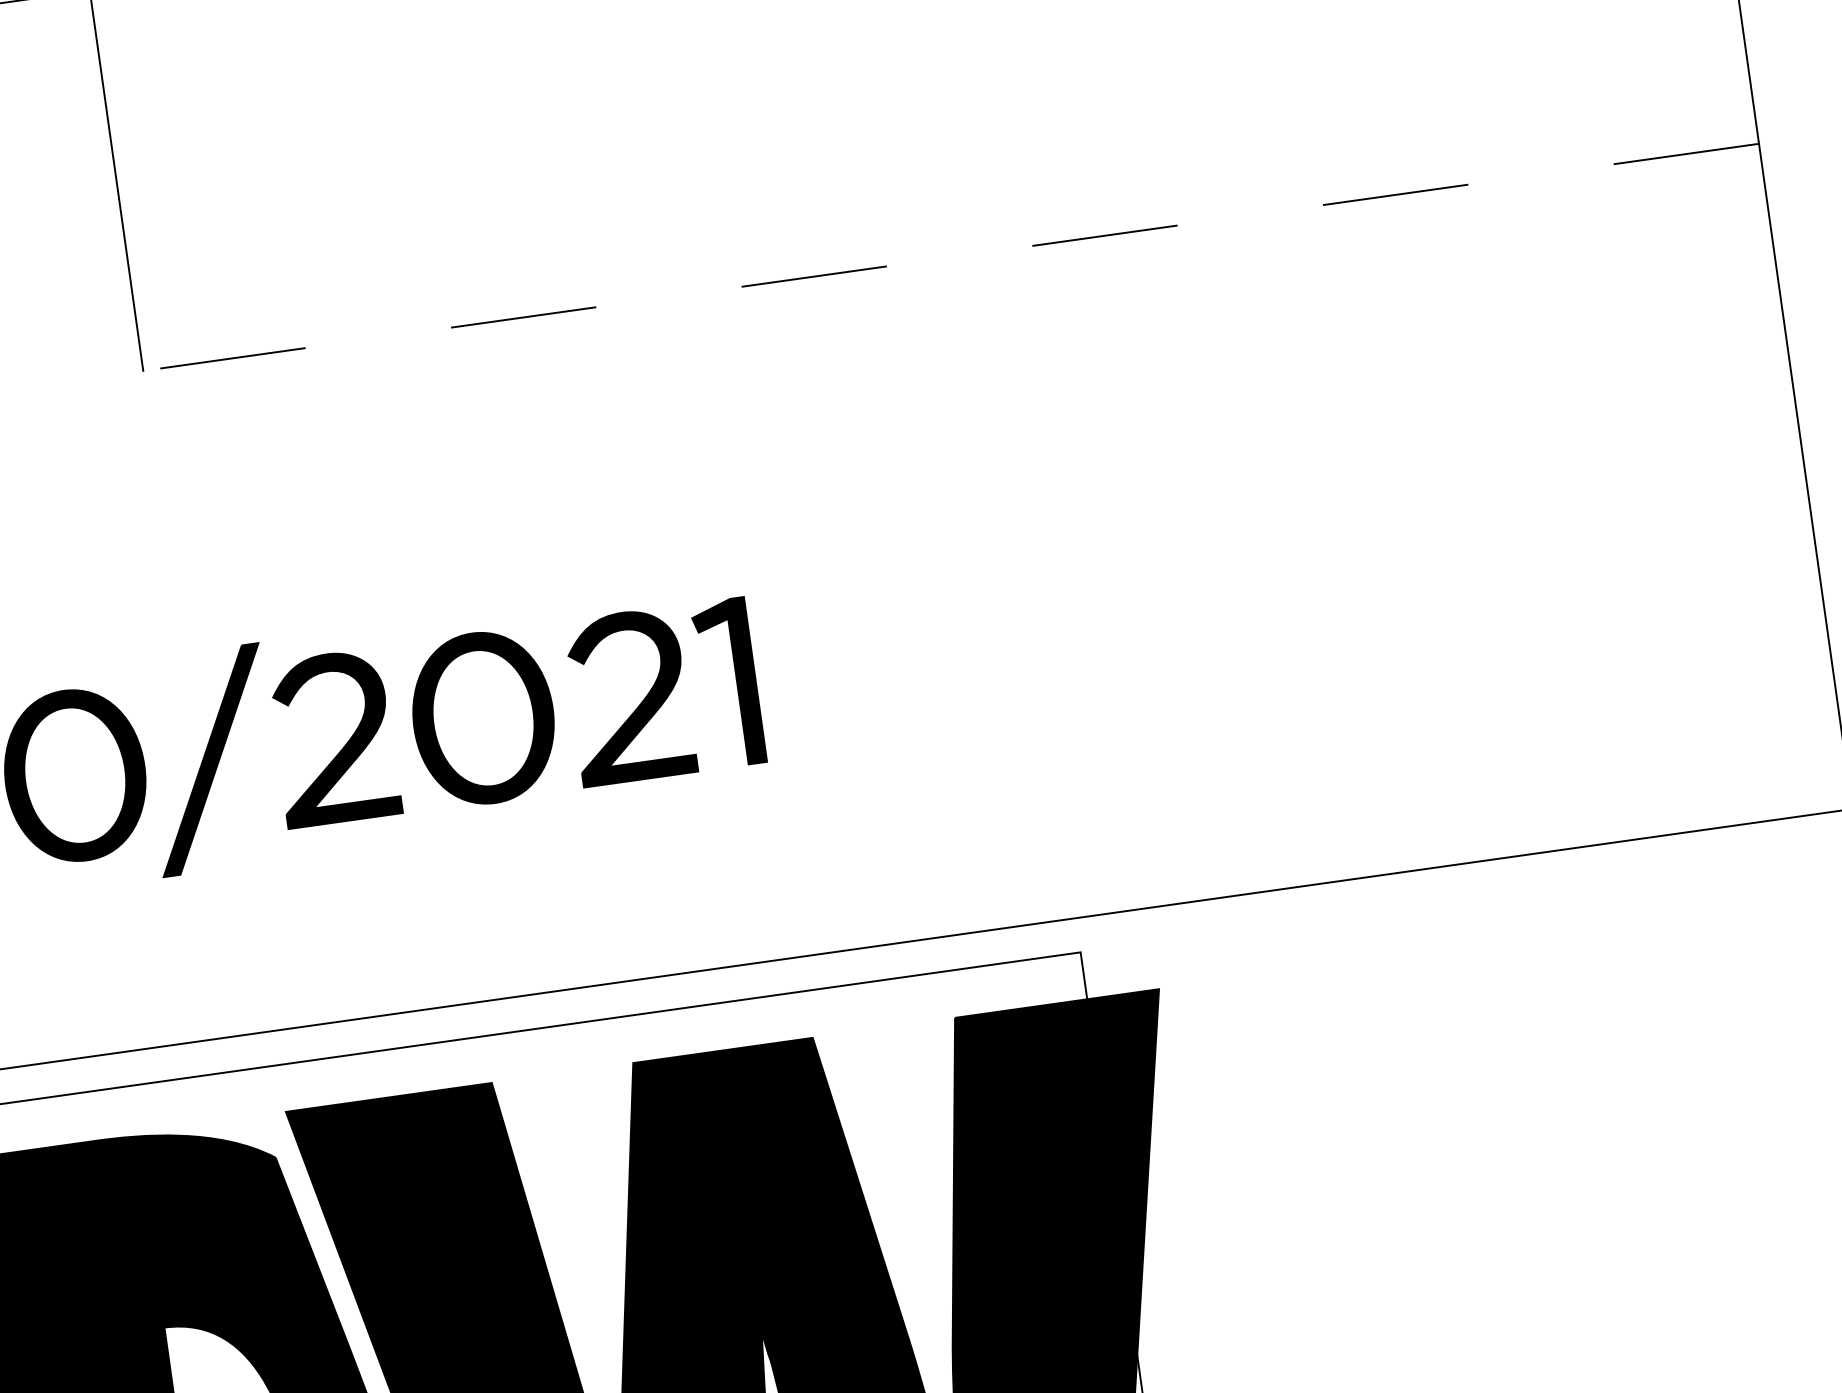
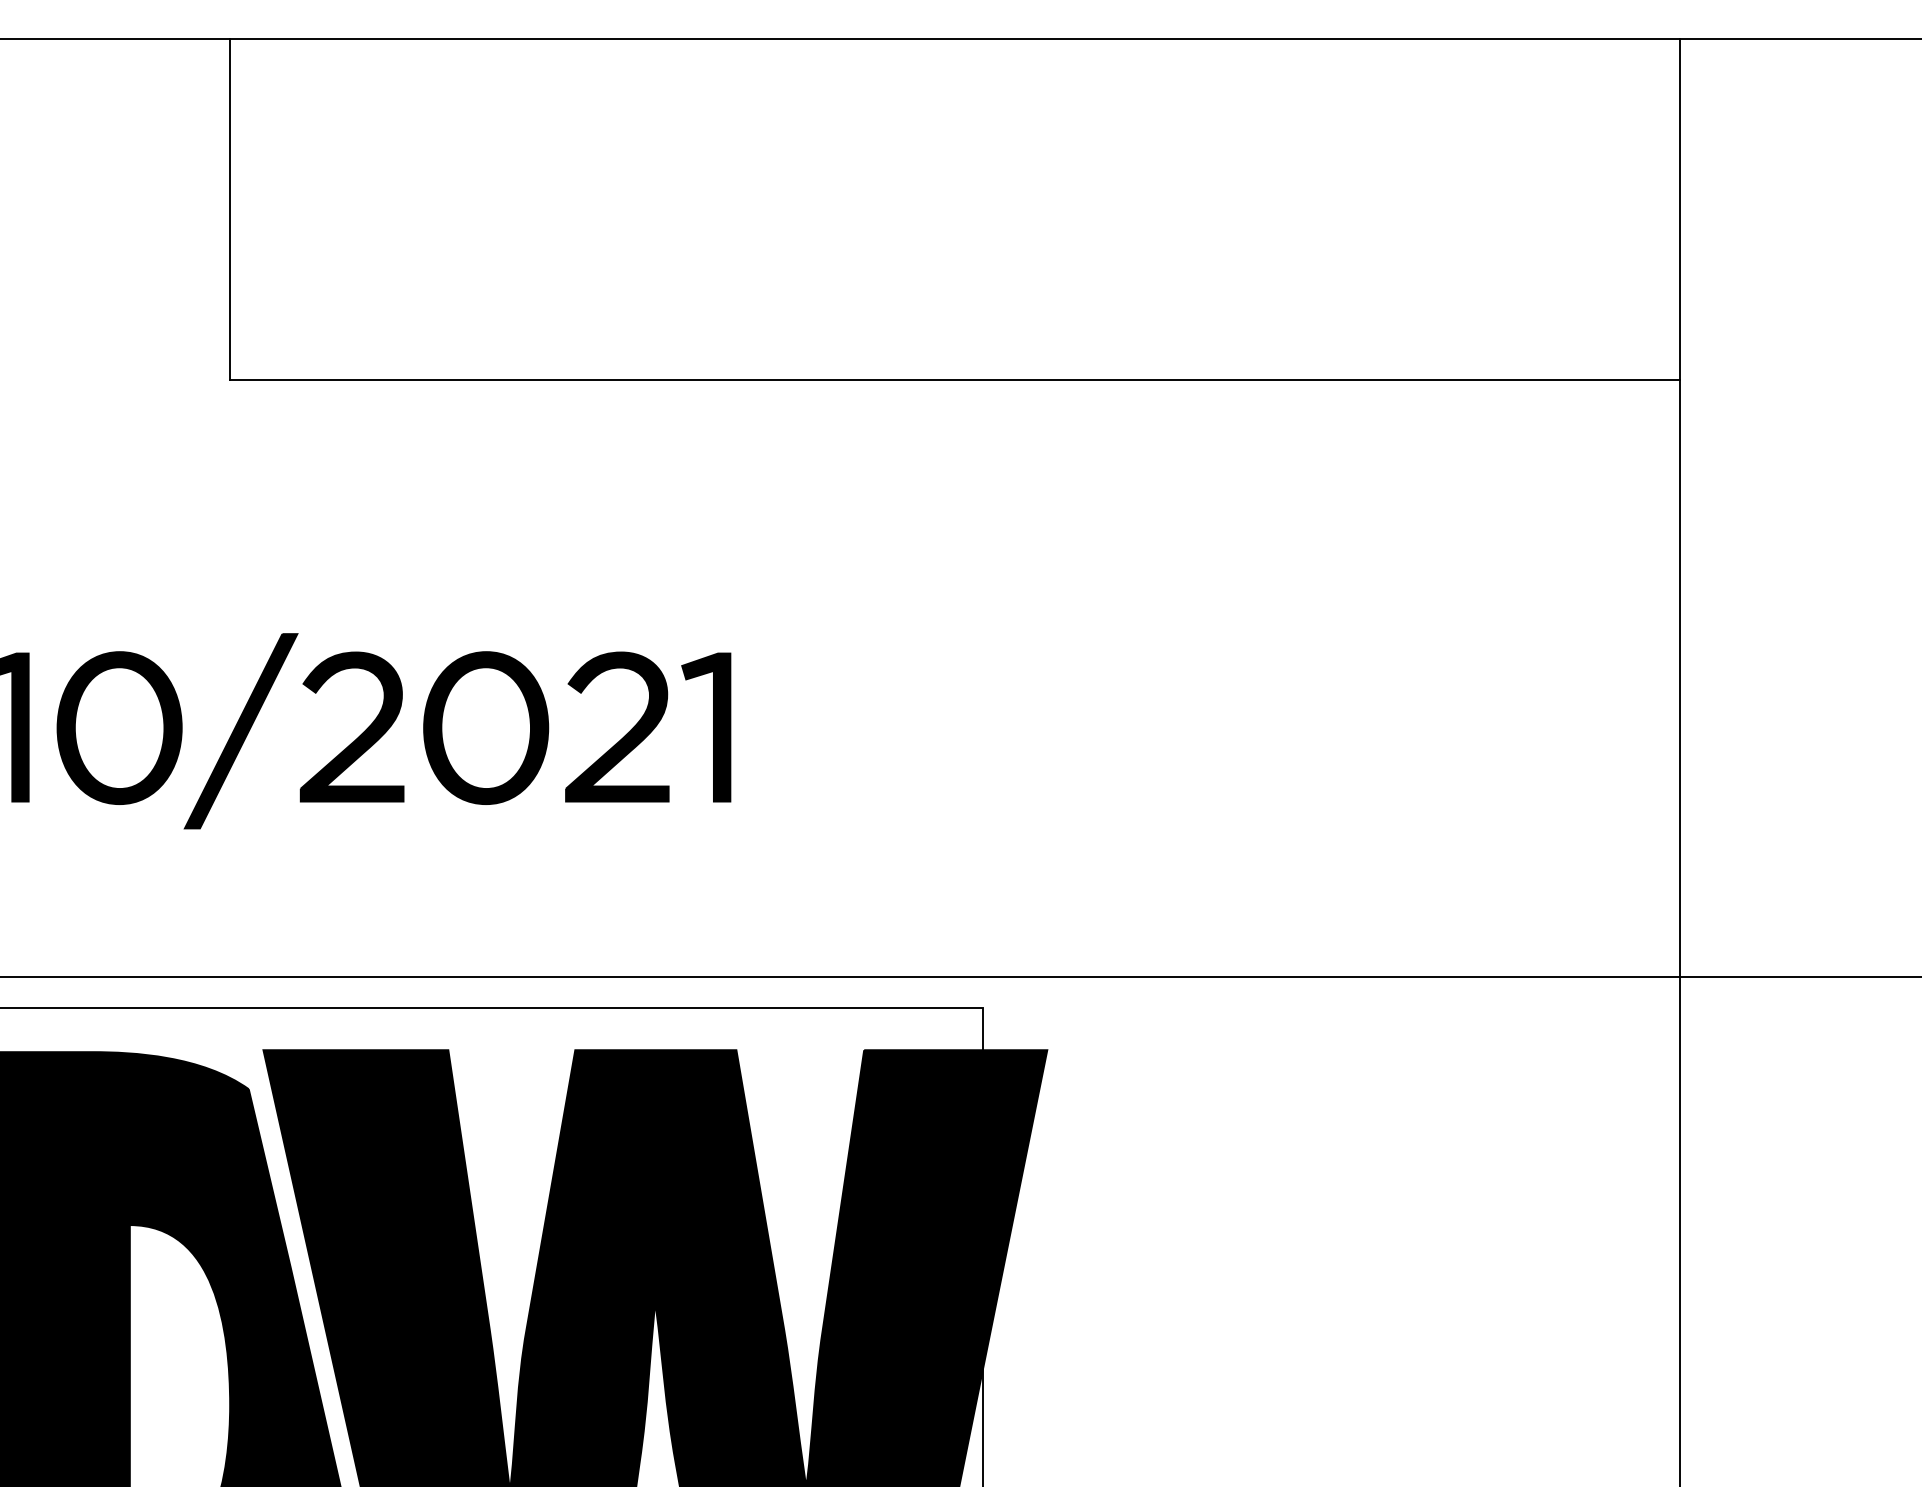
line: (950, 257) -> (954, 380), dashed -> solid

